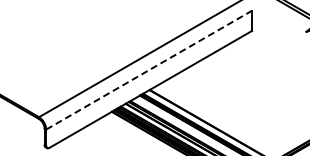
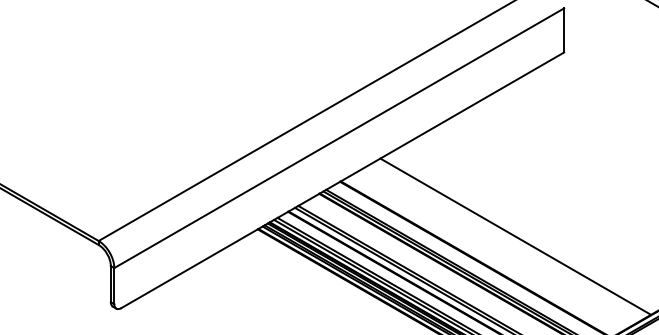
line: (149, 70) -> (340, 138), dashed -> solid
line: (229, 114) -> (515, 235), added

